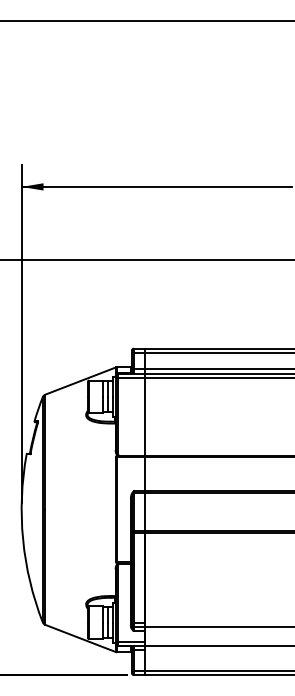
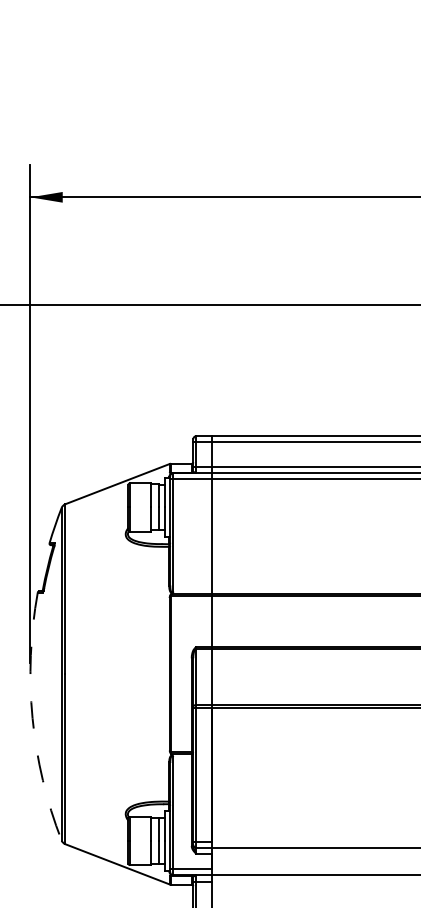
arc: (23, 539) -> (33, 718), solid -> dashed

